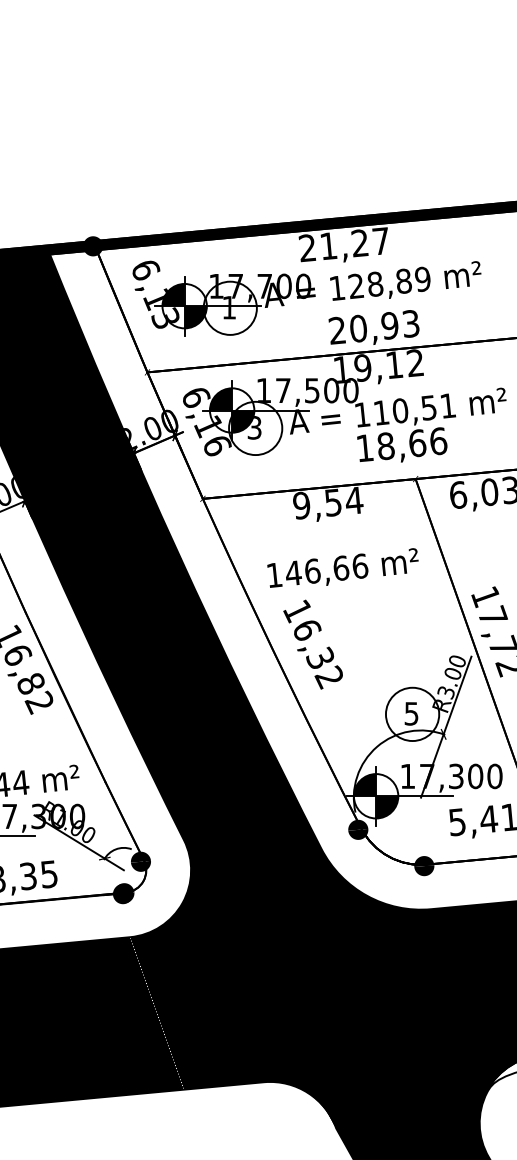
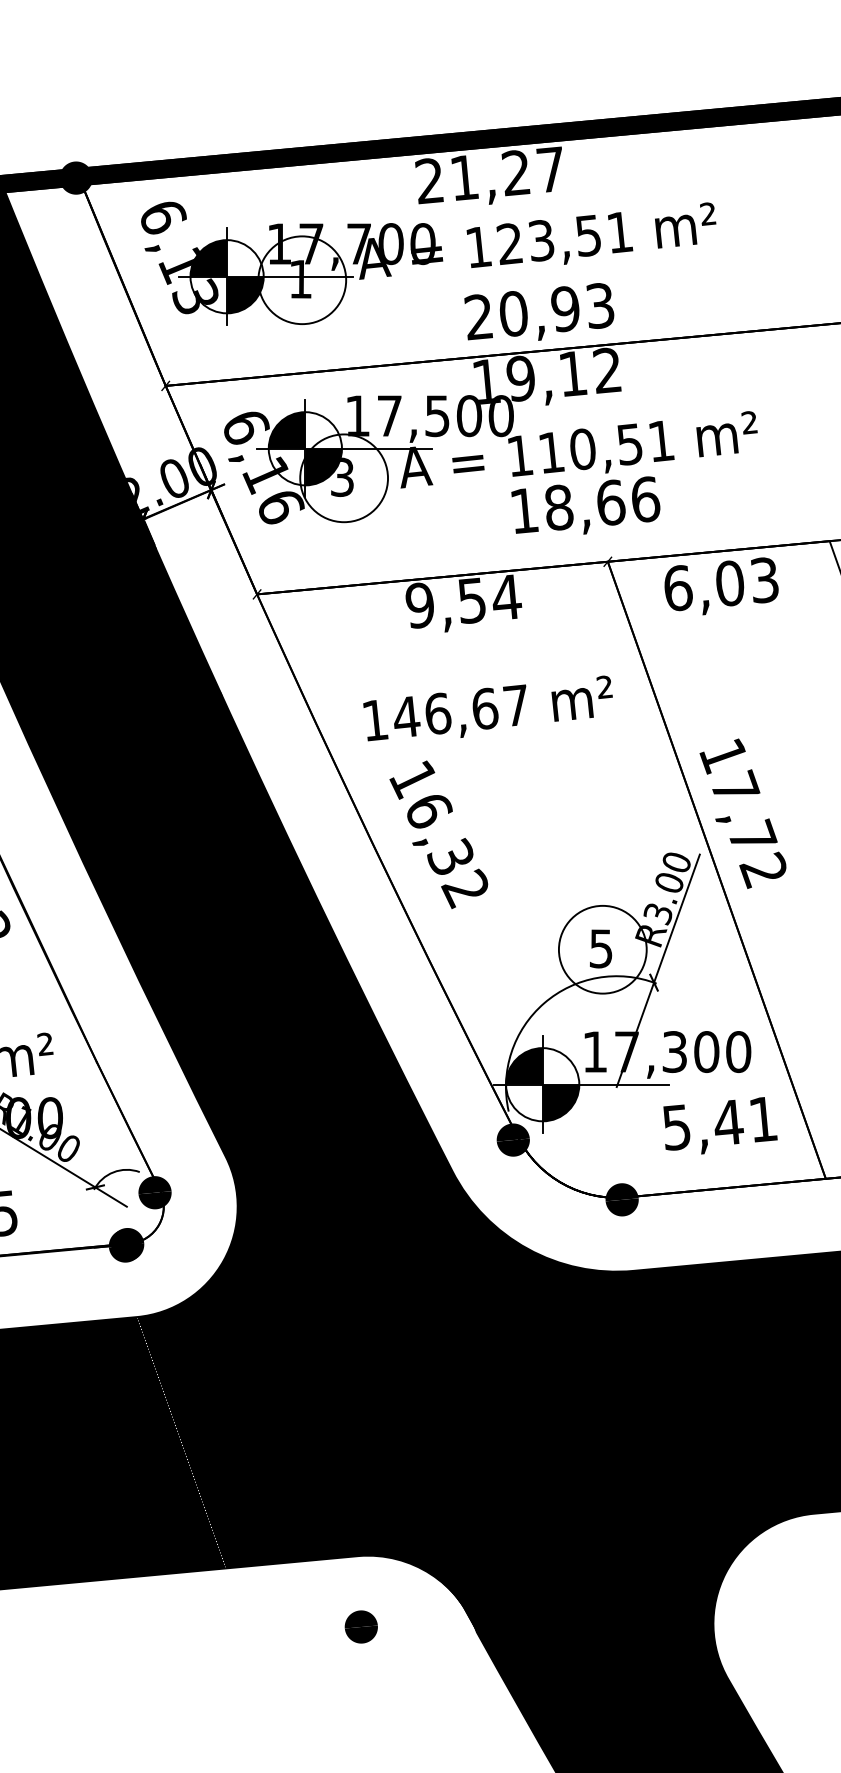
text: (398, 281) -> (579, 236), 128,89 -> 123,51
text: (360, 565) -> (516, 704), 146,66 -> 146,67
part: (266, 1125) -> (361, 1627), added

